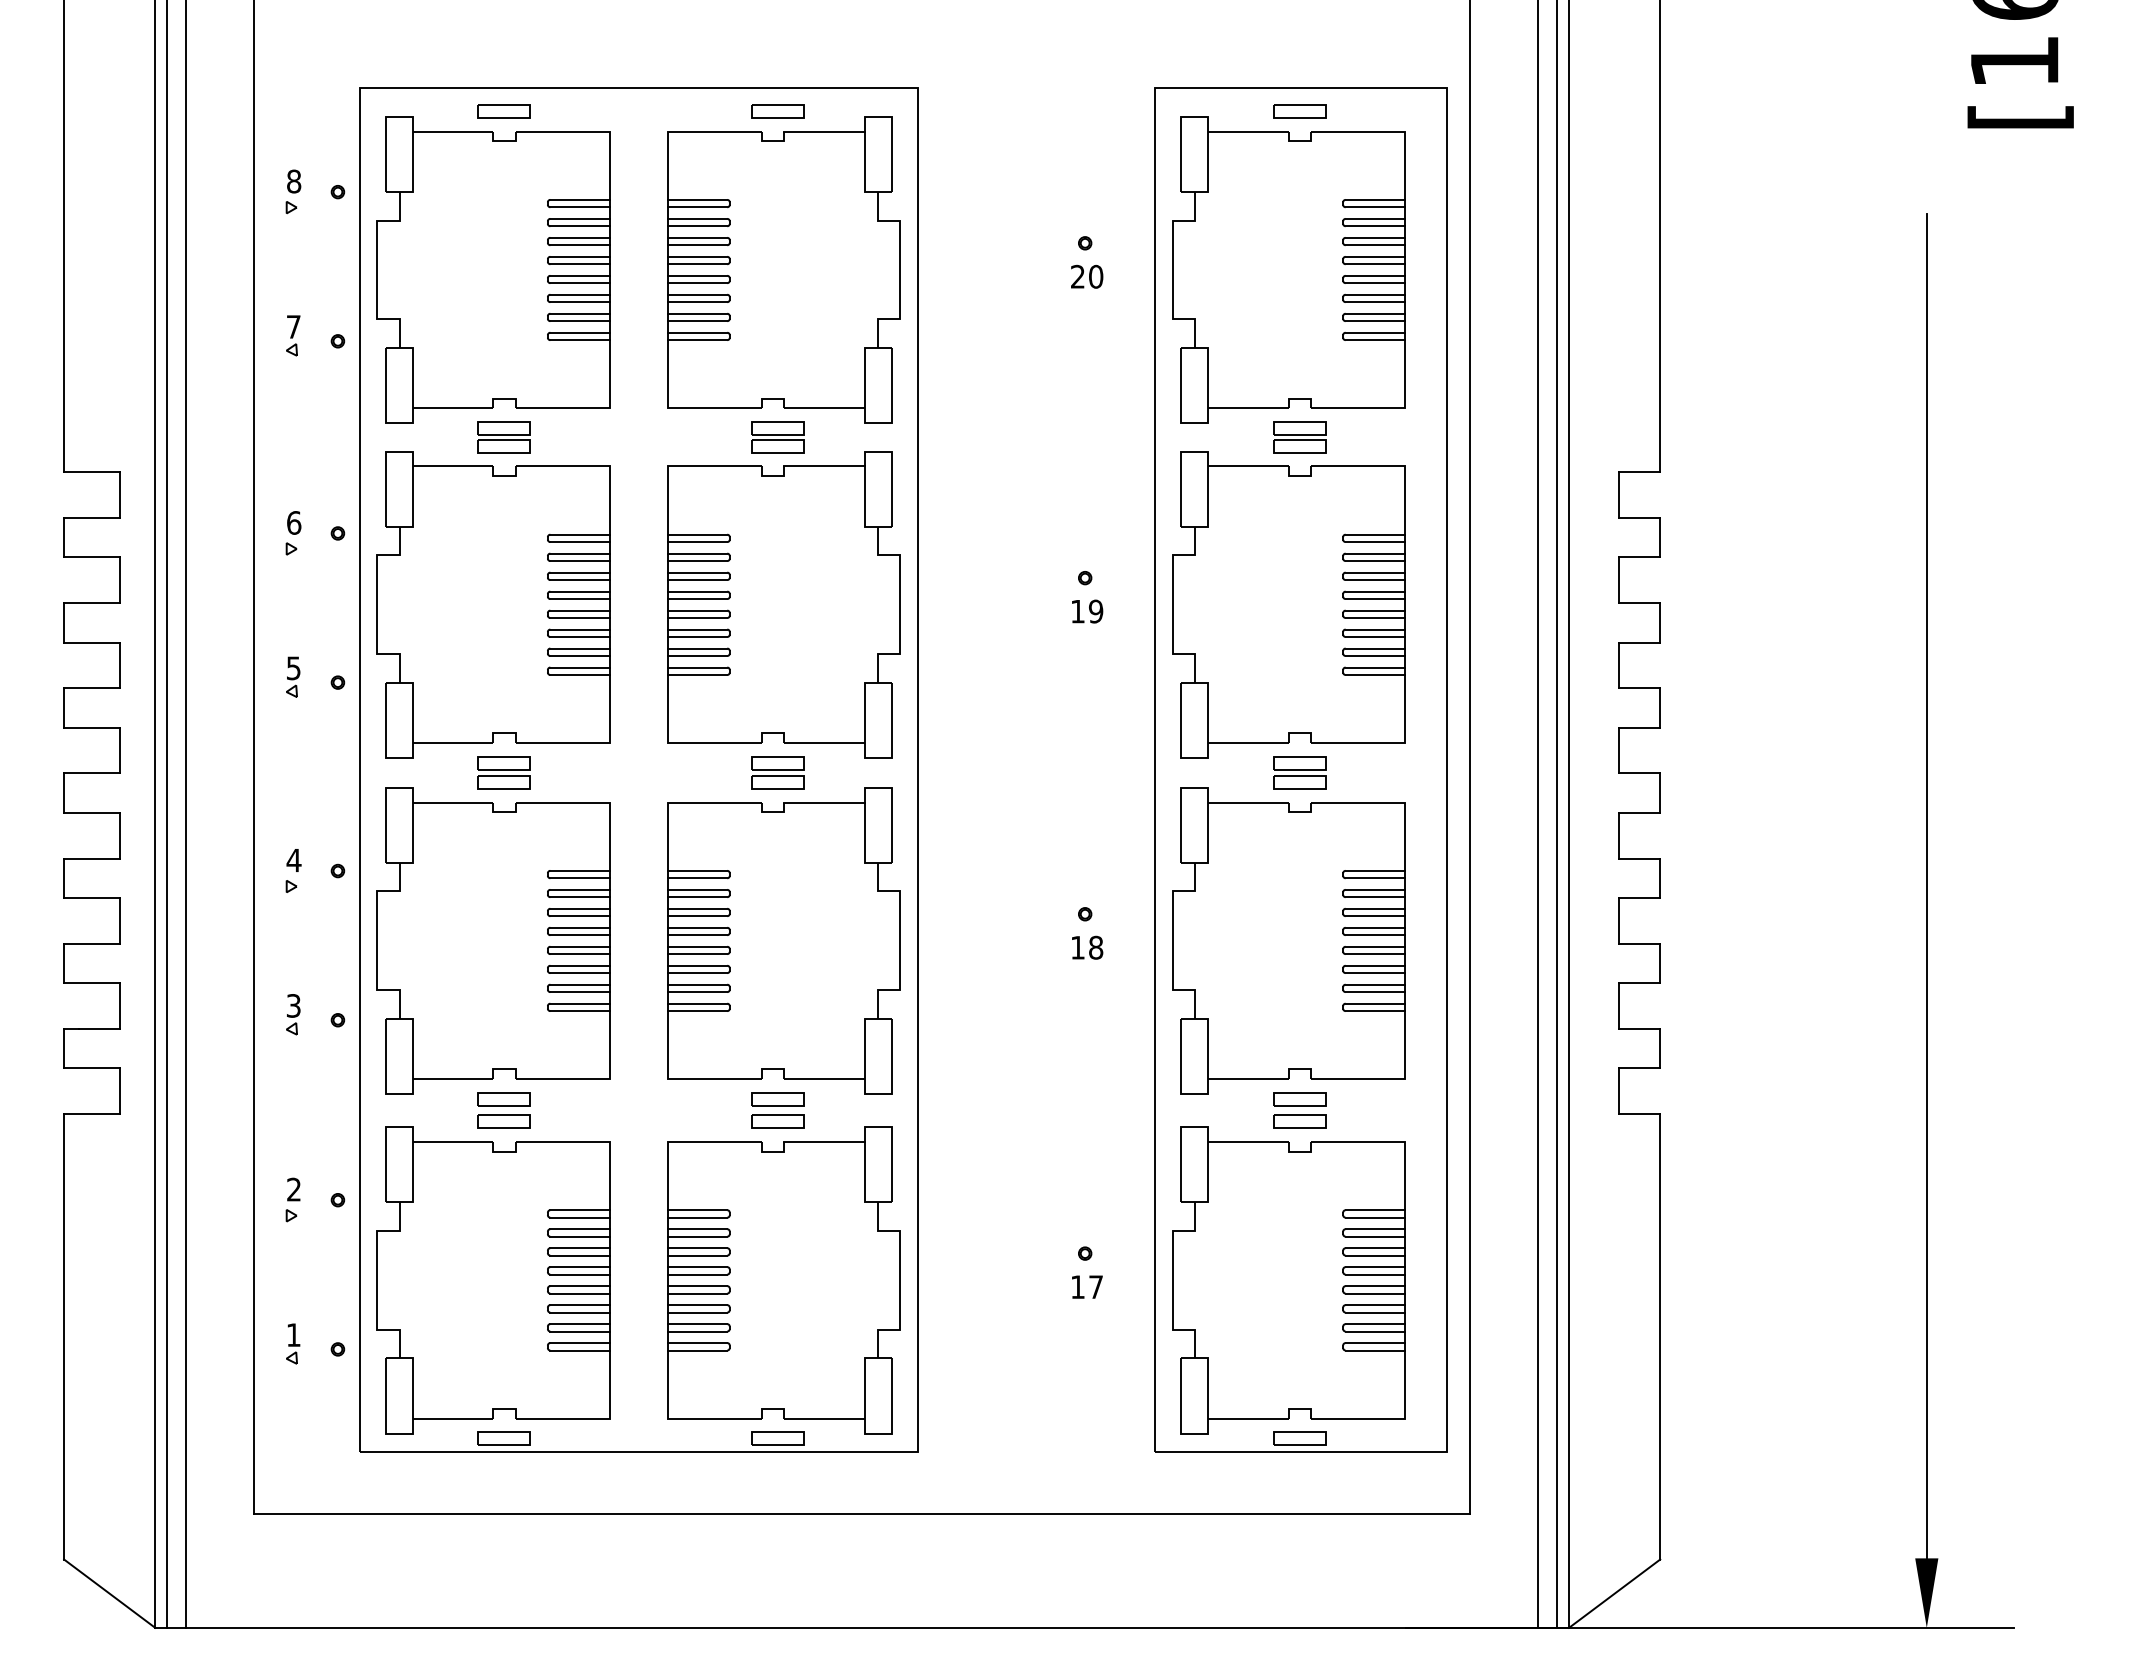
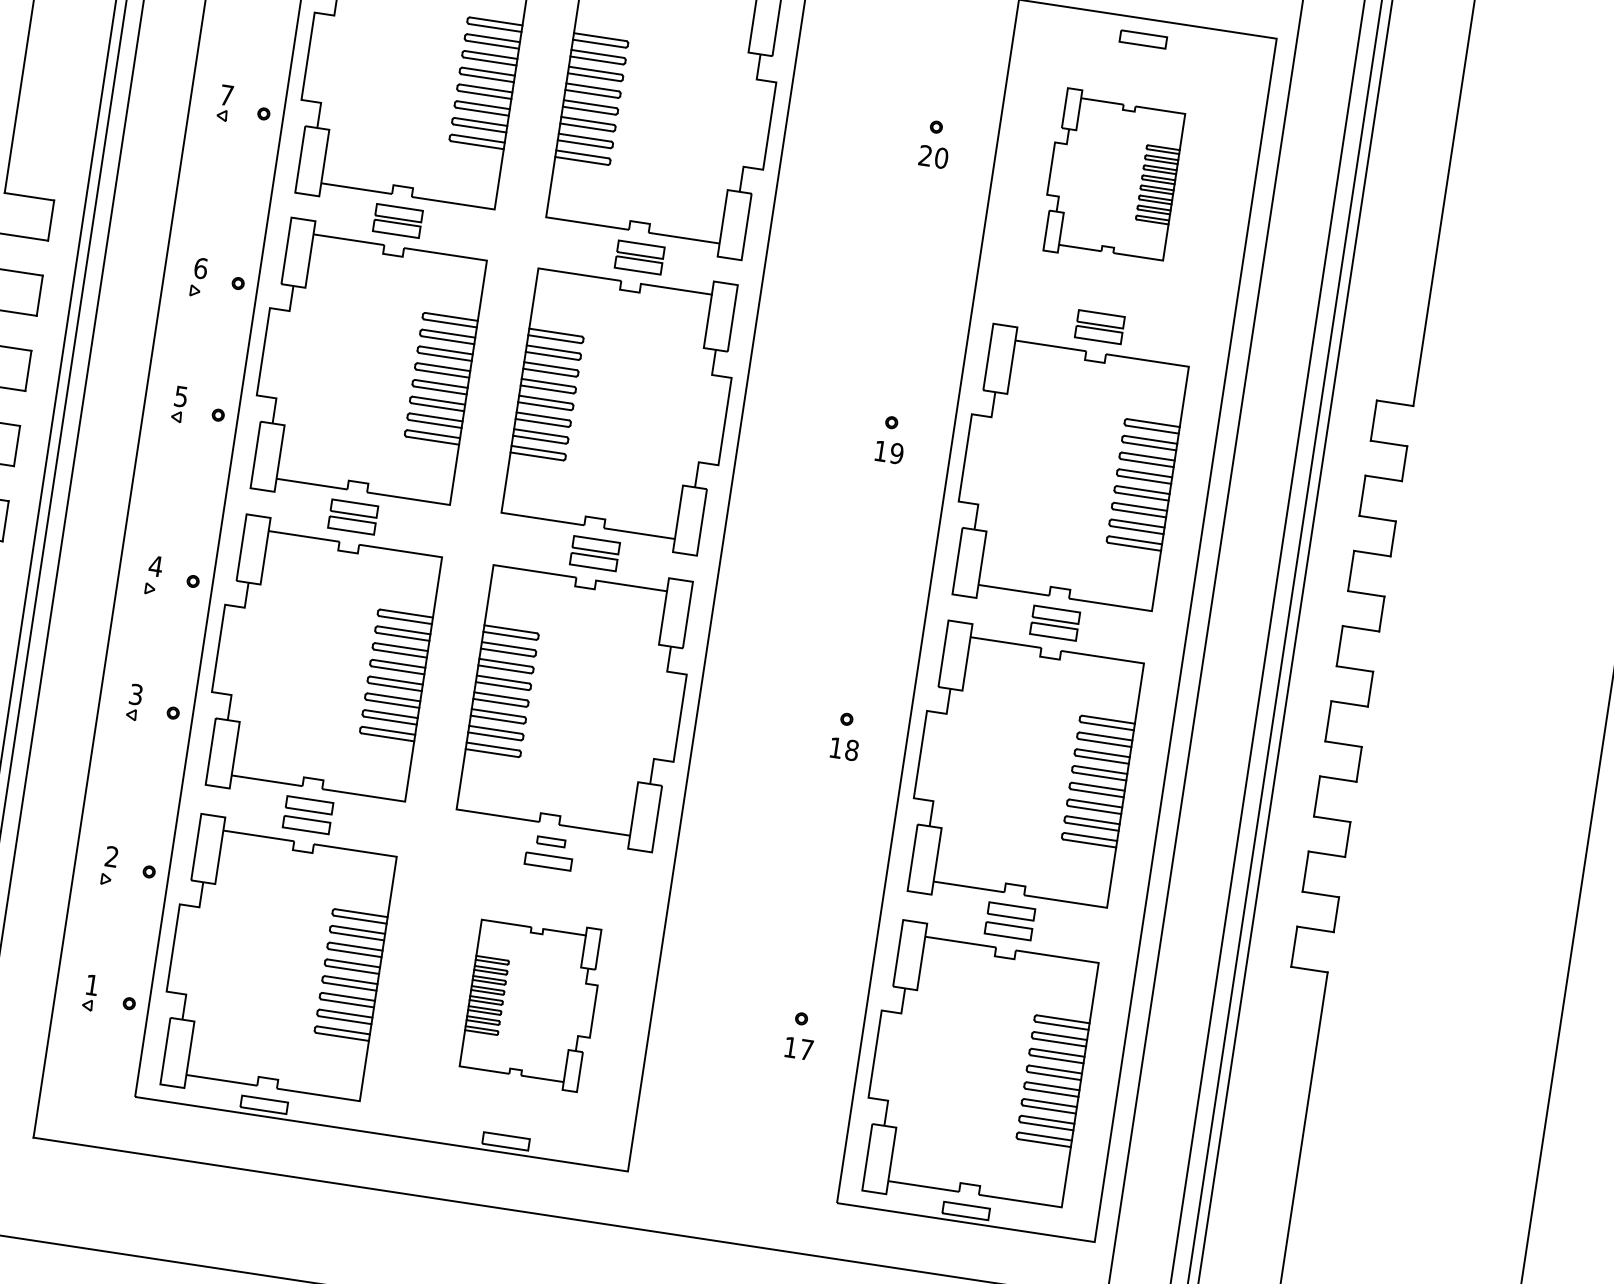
part: (1288, 269) -> (1112, 177), size x0.6
part: (777, 1099) -> (550, 841), size x0.6
part: (783, 1280) -> (531, 1002), size x0.6

